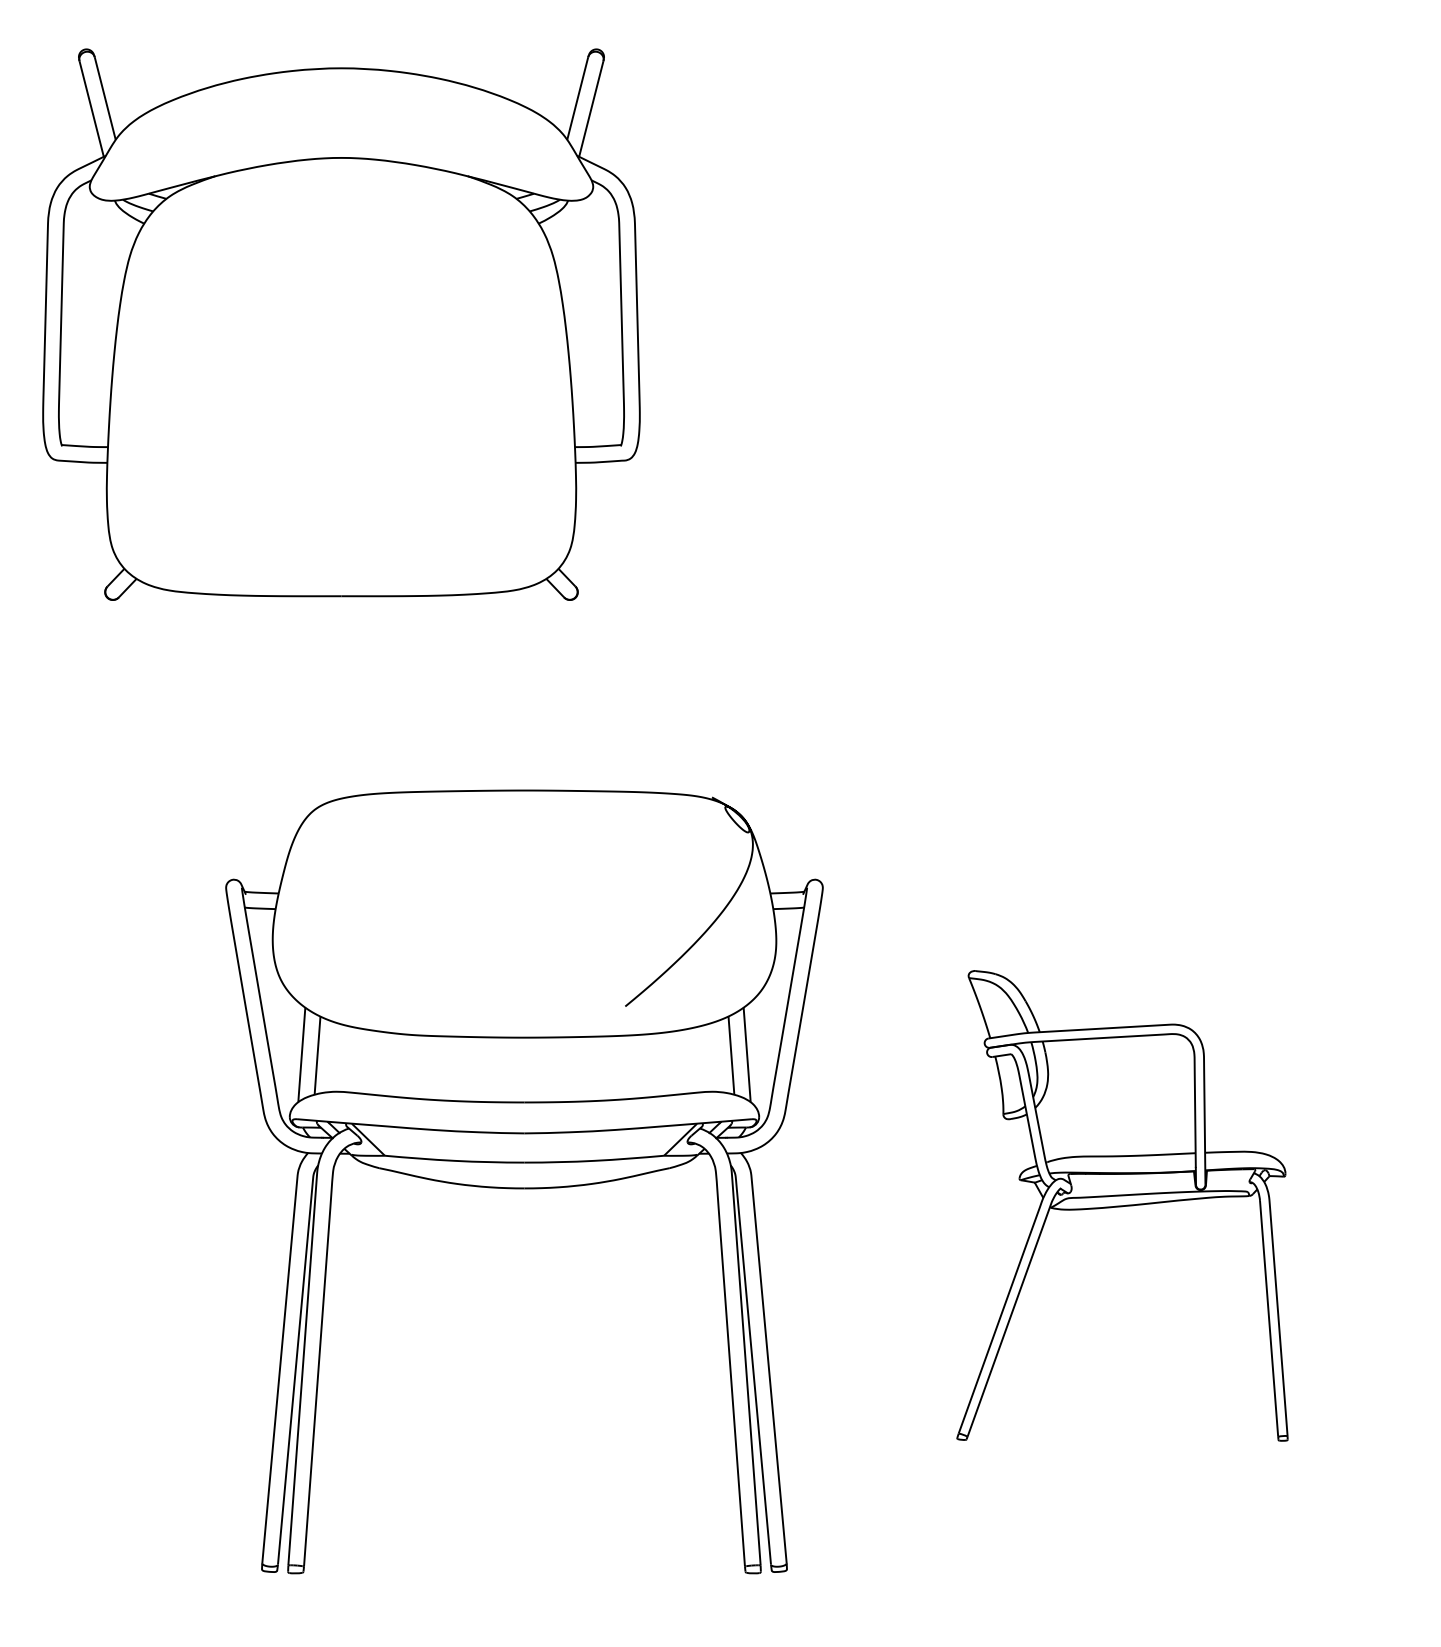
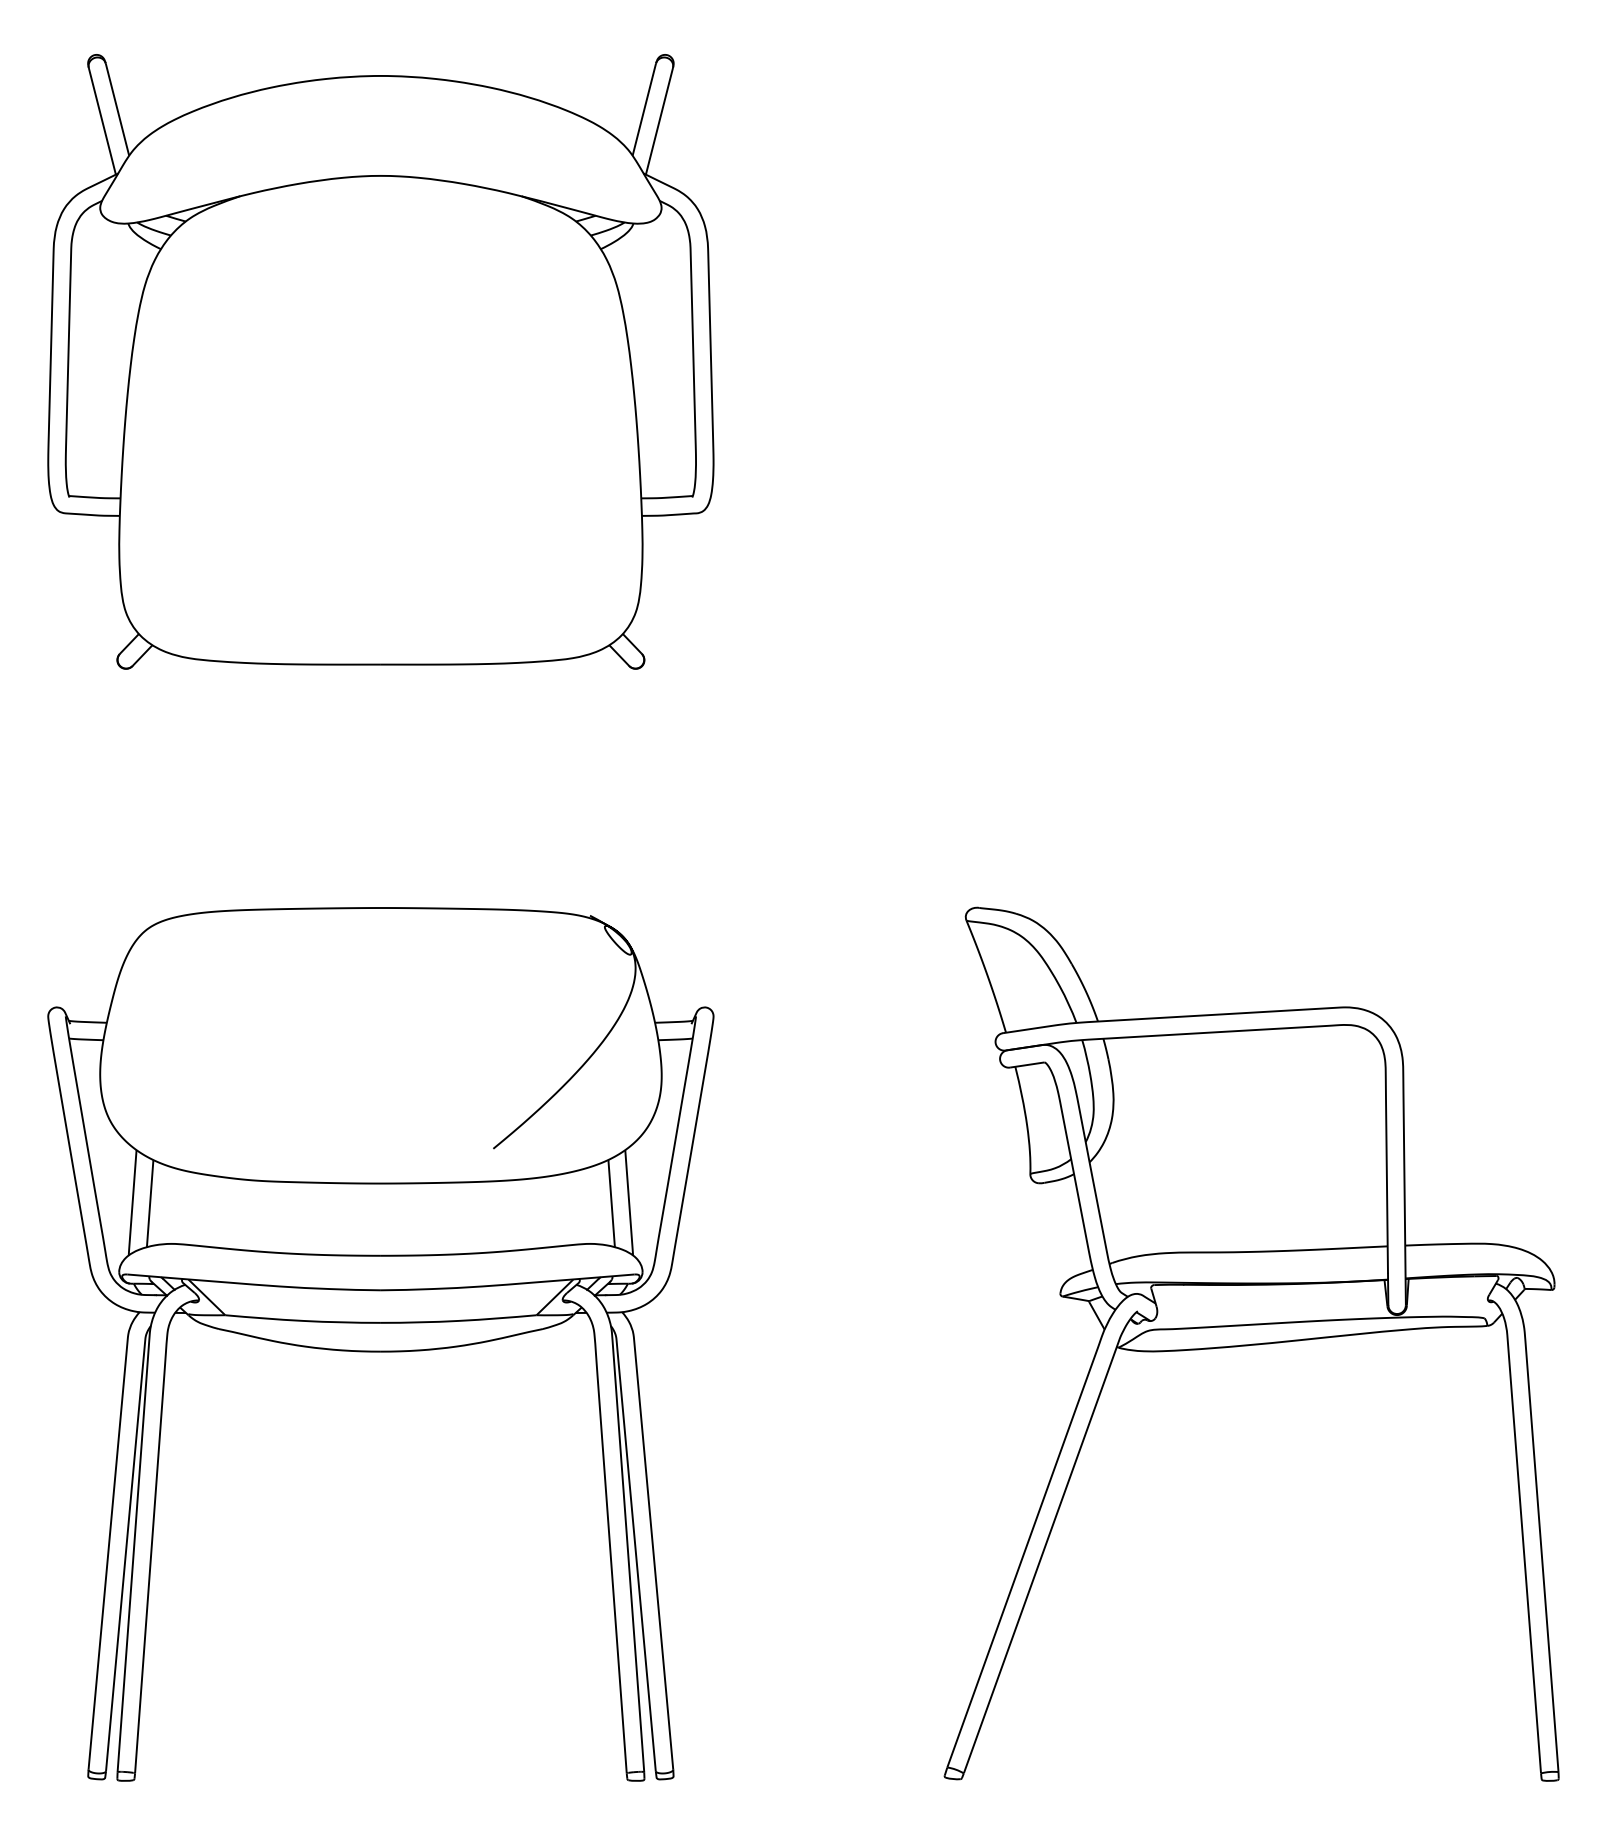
part: (524, 1181) -> (380, 1343), moved
part: (1122, 1205) -> (1251, 1343), size x1.67

